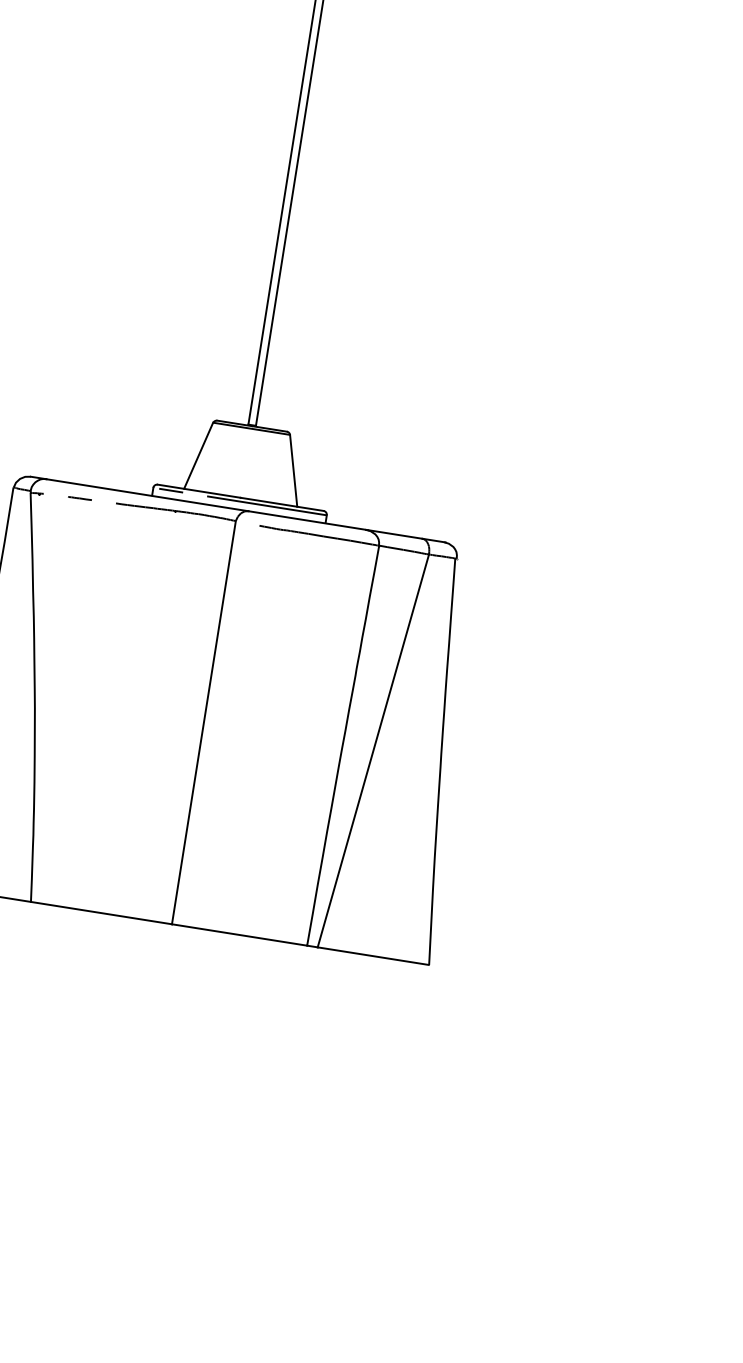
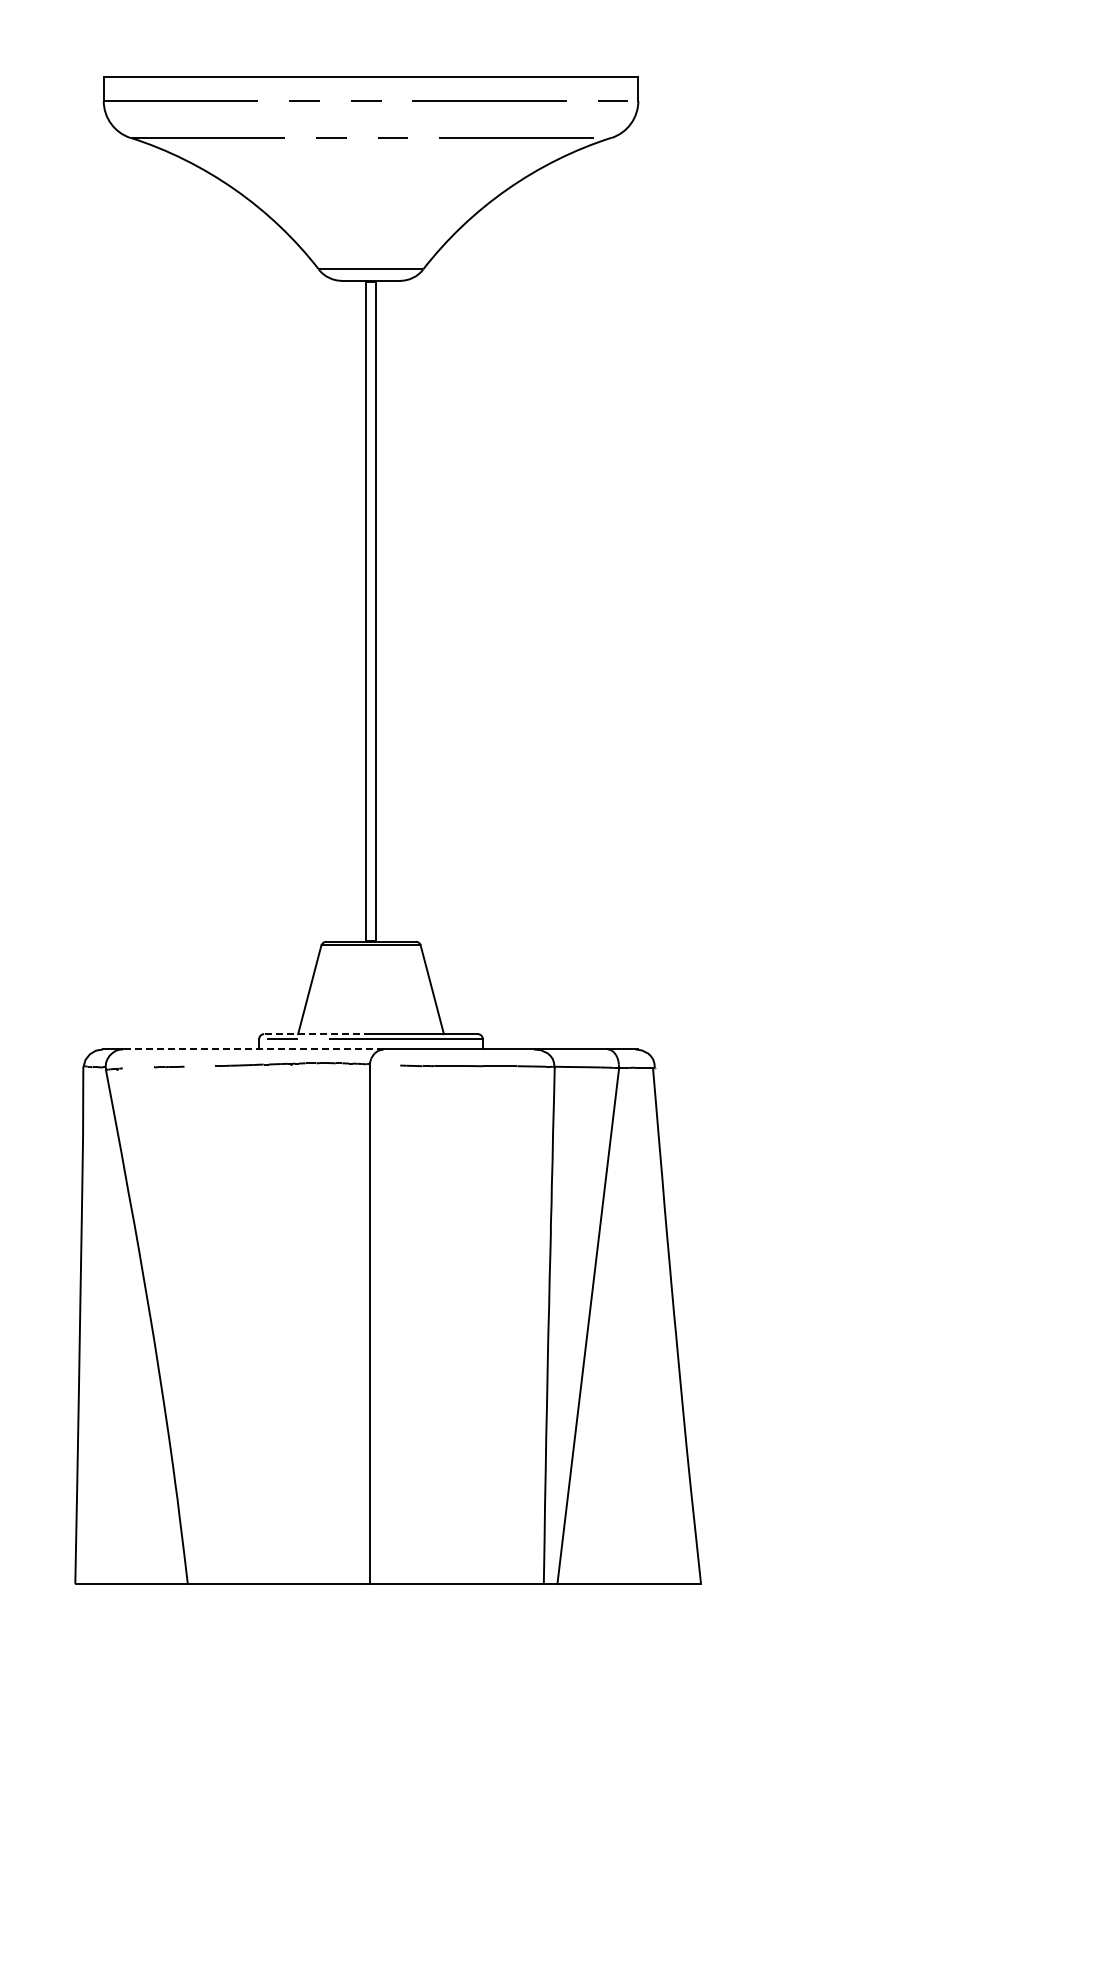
line: (199, 491) -> (317, 1034), solid -> dashed
line: (146, 495) -> (252, 1049), solid -> dashed

